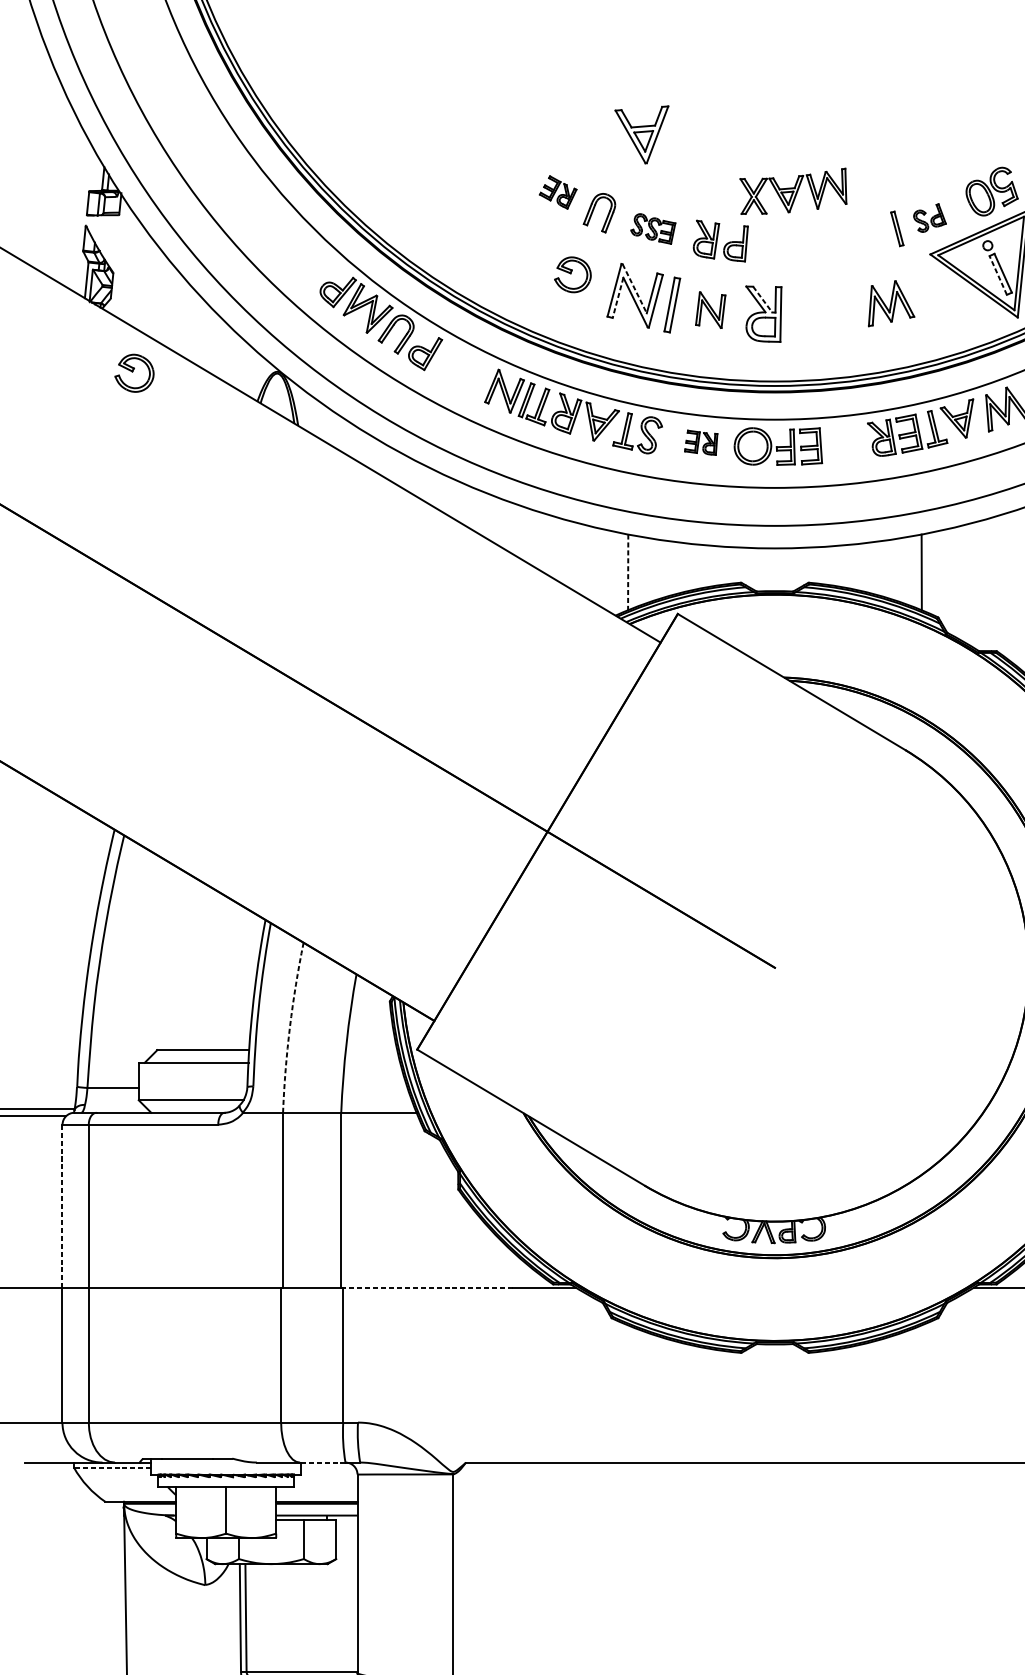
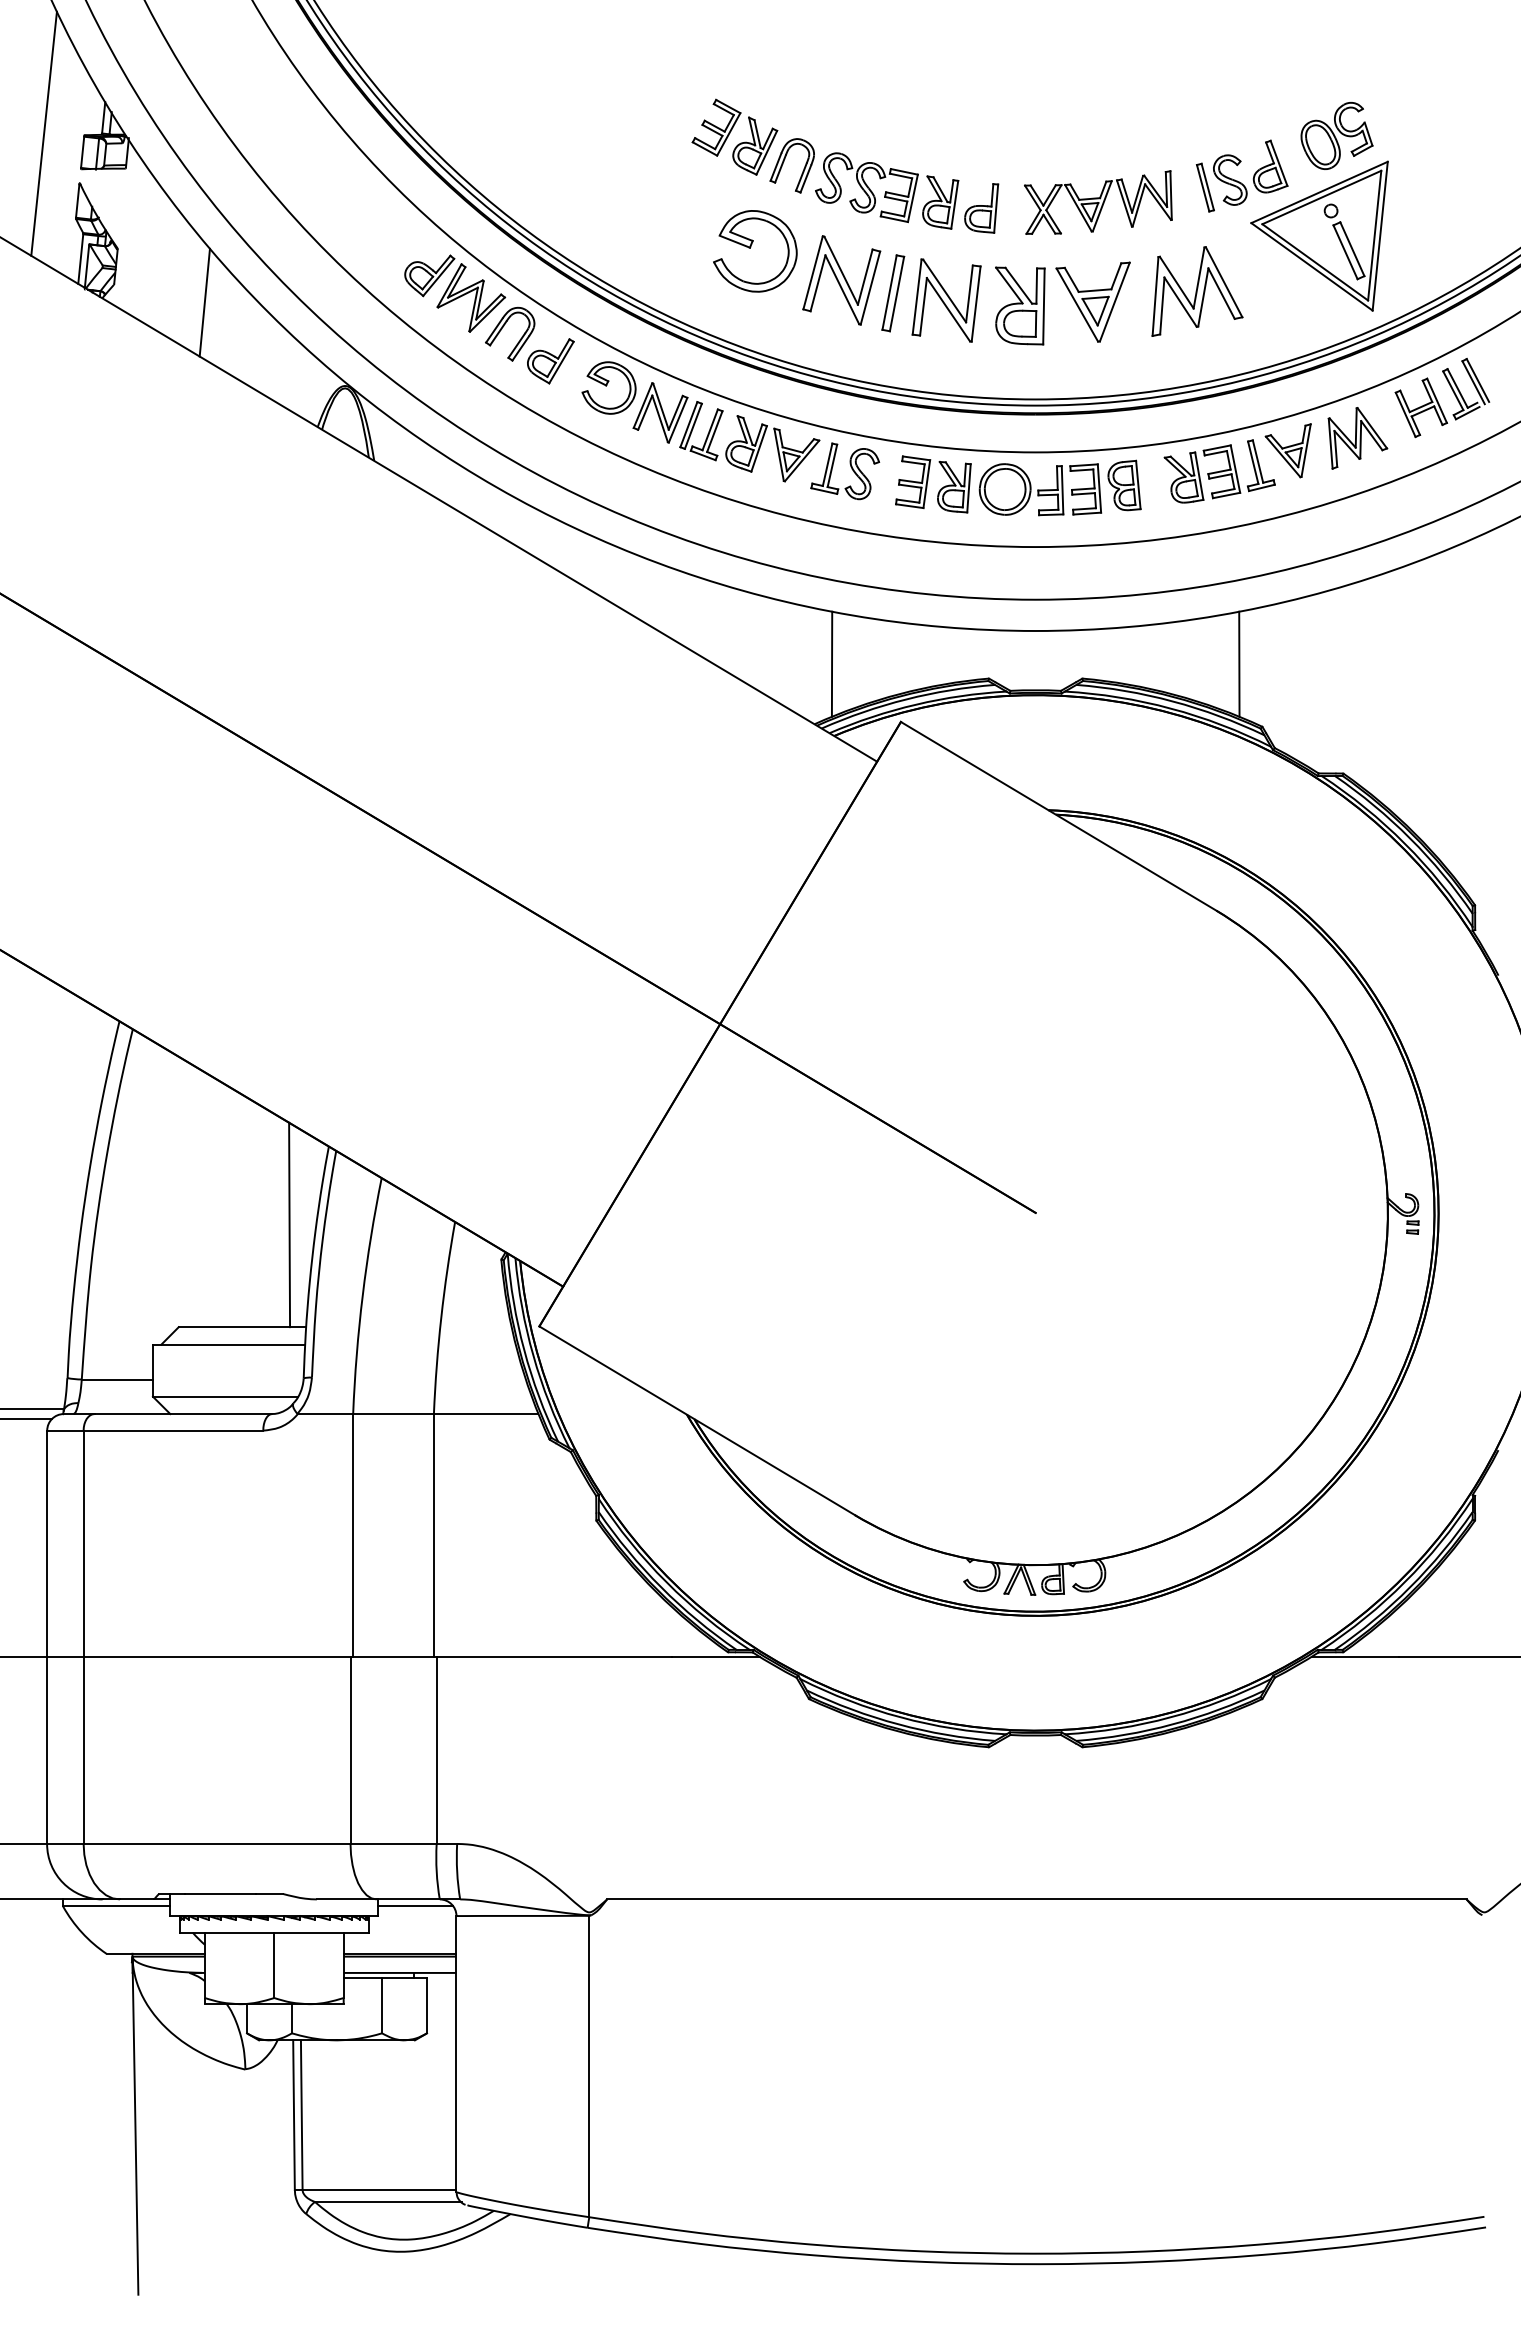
part: (641, 134) -> (1092, 301), moved
line: (59, 189) -> (43, 133), added
part: (793, 191) -> (1098, 202), moved
part: (557, 192) -> (734, 136), size x1.67
part: (929, 217) -> (1250, 172), size x1.67
part: (653, 228) -> (866, 187), size x1.67
part: (573, 274) -> (755, 251), size x1.67
line: (998, 274) -> (1345, 251), dashed -> solid
line: (634, 288) -> (841, 270), dashed -> solid
line: (618, 297) -> (818, 283), dashed -> solid
line: (763, 300) -> (1019, 286), dashed -> solid
part: (891, 303) -> (1197, 291), size x1.43
part: (710, 310) -> (946, 300), size x1.67
line: (175, 311) -> (204, 302), added
part: (134, 372) -> (608, 387), moved
part: (701, 442) -> (933, 484), size x1.67
part: (838, 443) -> (1124, 485), added
line: (628, 572) -> (832, 664), dashed -> solid
line: (237, 976) -> (289, 1224), added
arc: (289, 1027) -> (362, 1295), dashed -> solid
line: (62, 1206) -> (47, 1544), dashed -> solid
line: (428, 1287) -> (554, 1656), dashed -> solid
line: (322, 1462) -> (408, 1899), dashed -> solid
line: (112, 1467) -> (116, 1906), dashed -> solid
line: (327, 1467) -> (415, 1906), added

